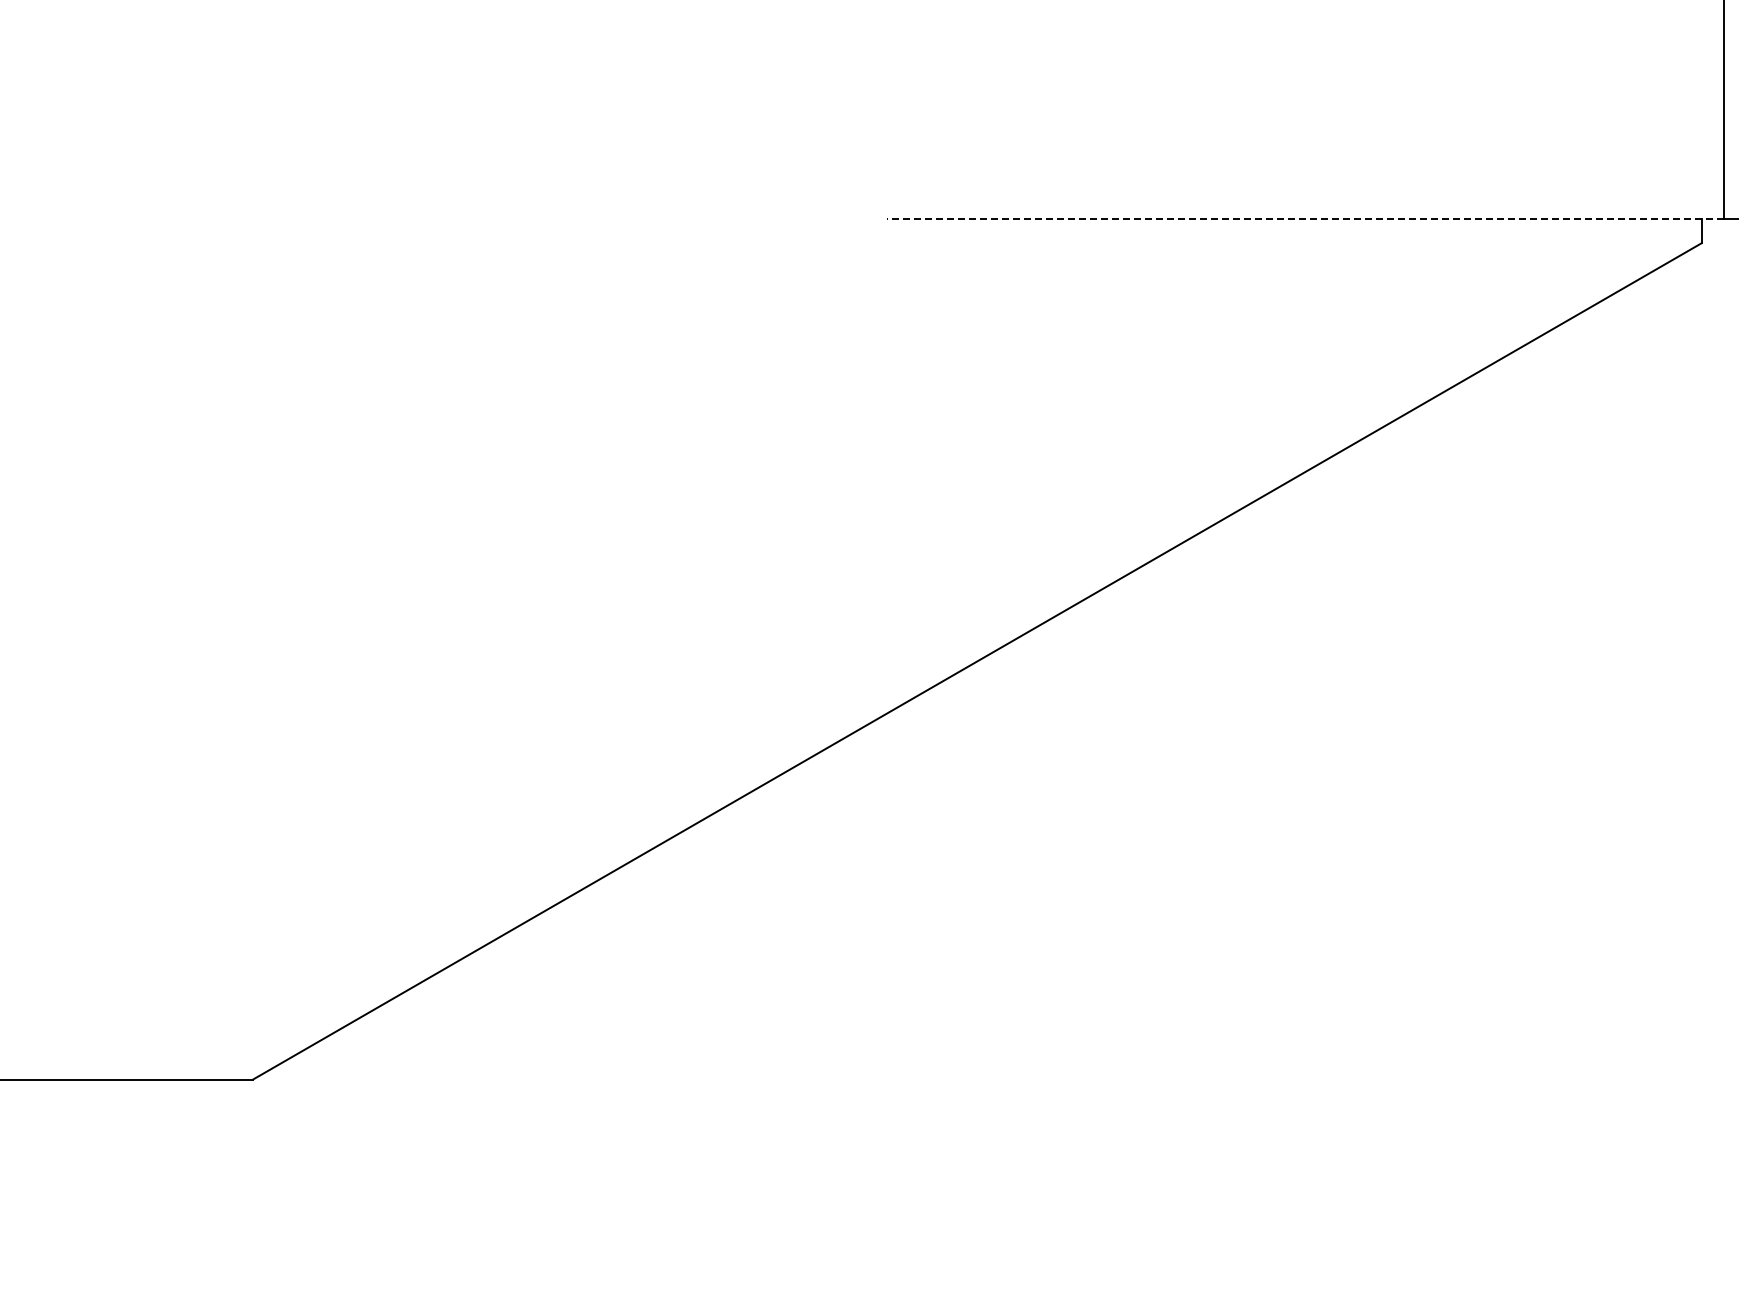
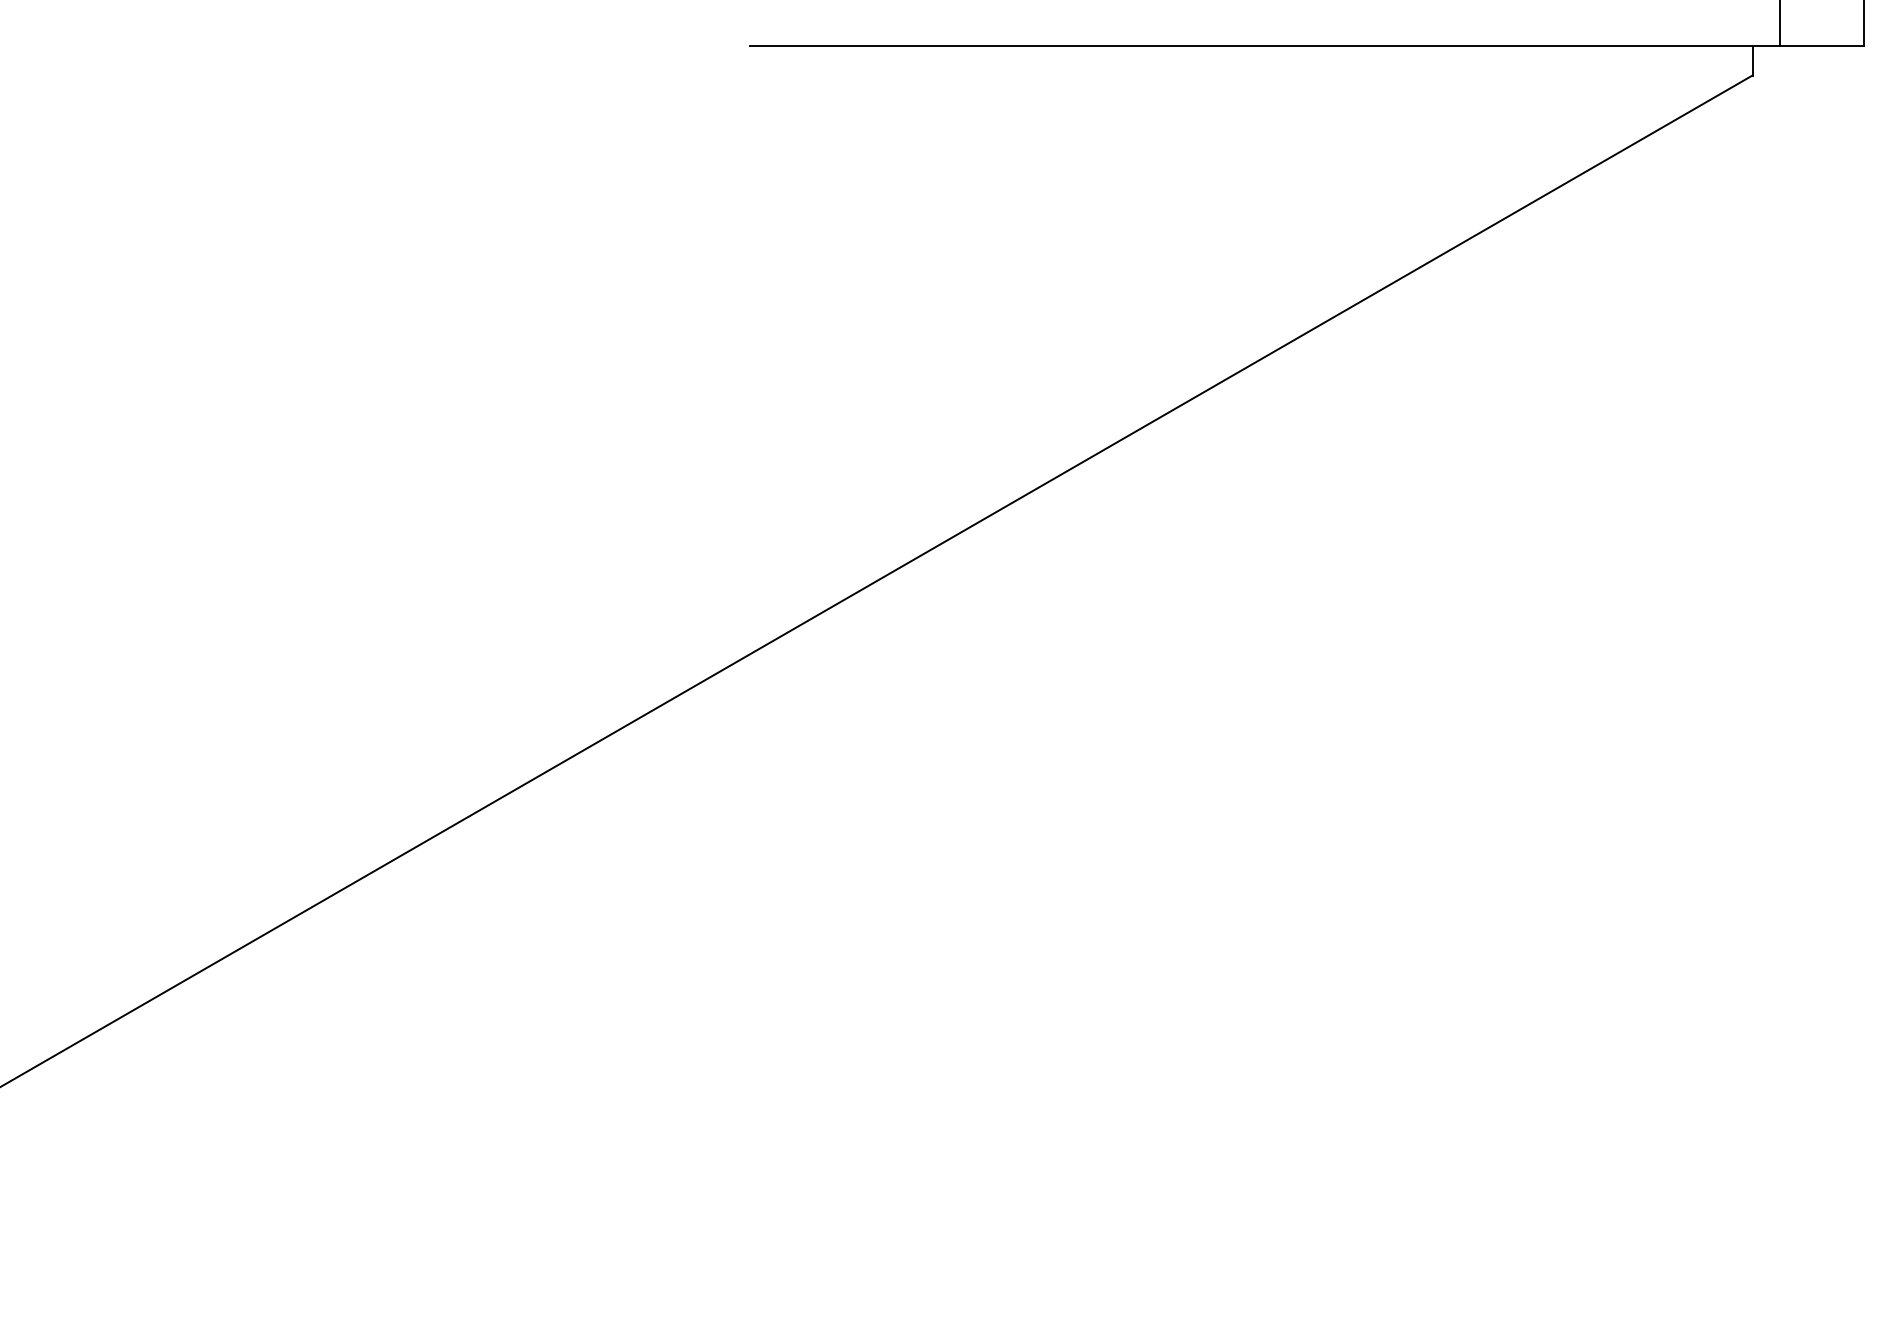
line: (1305, 219) -> (1264, 46), dashed -> solid

